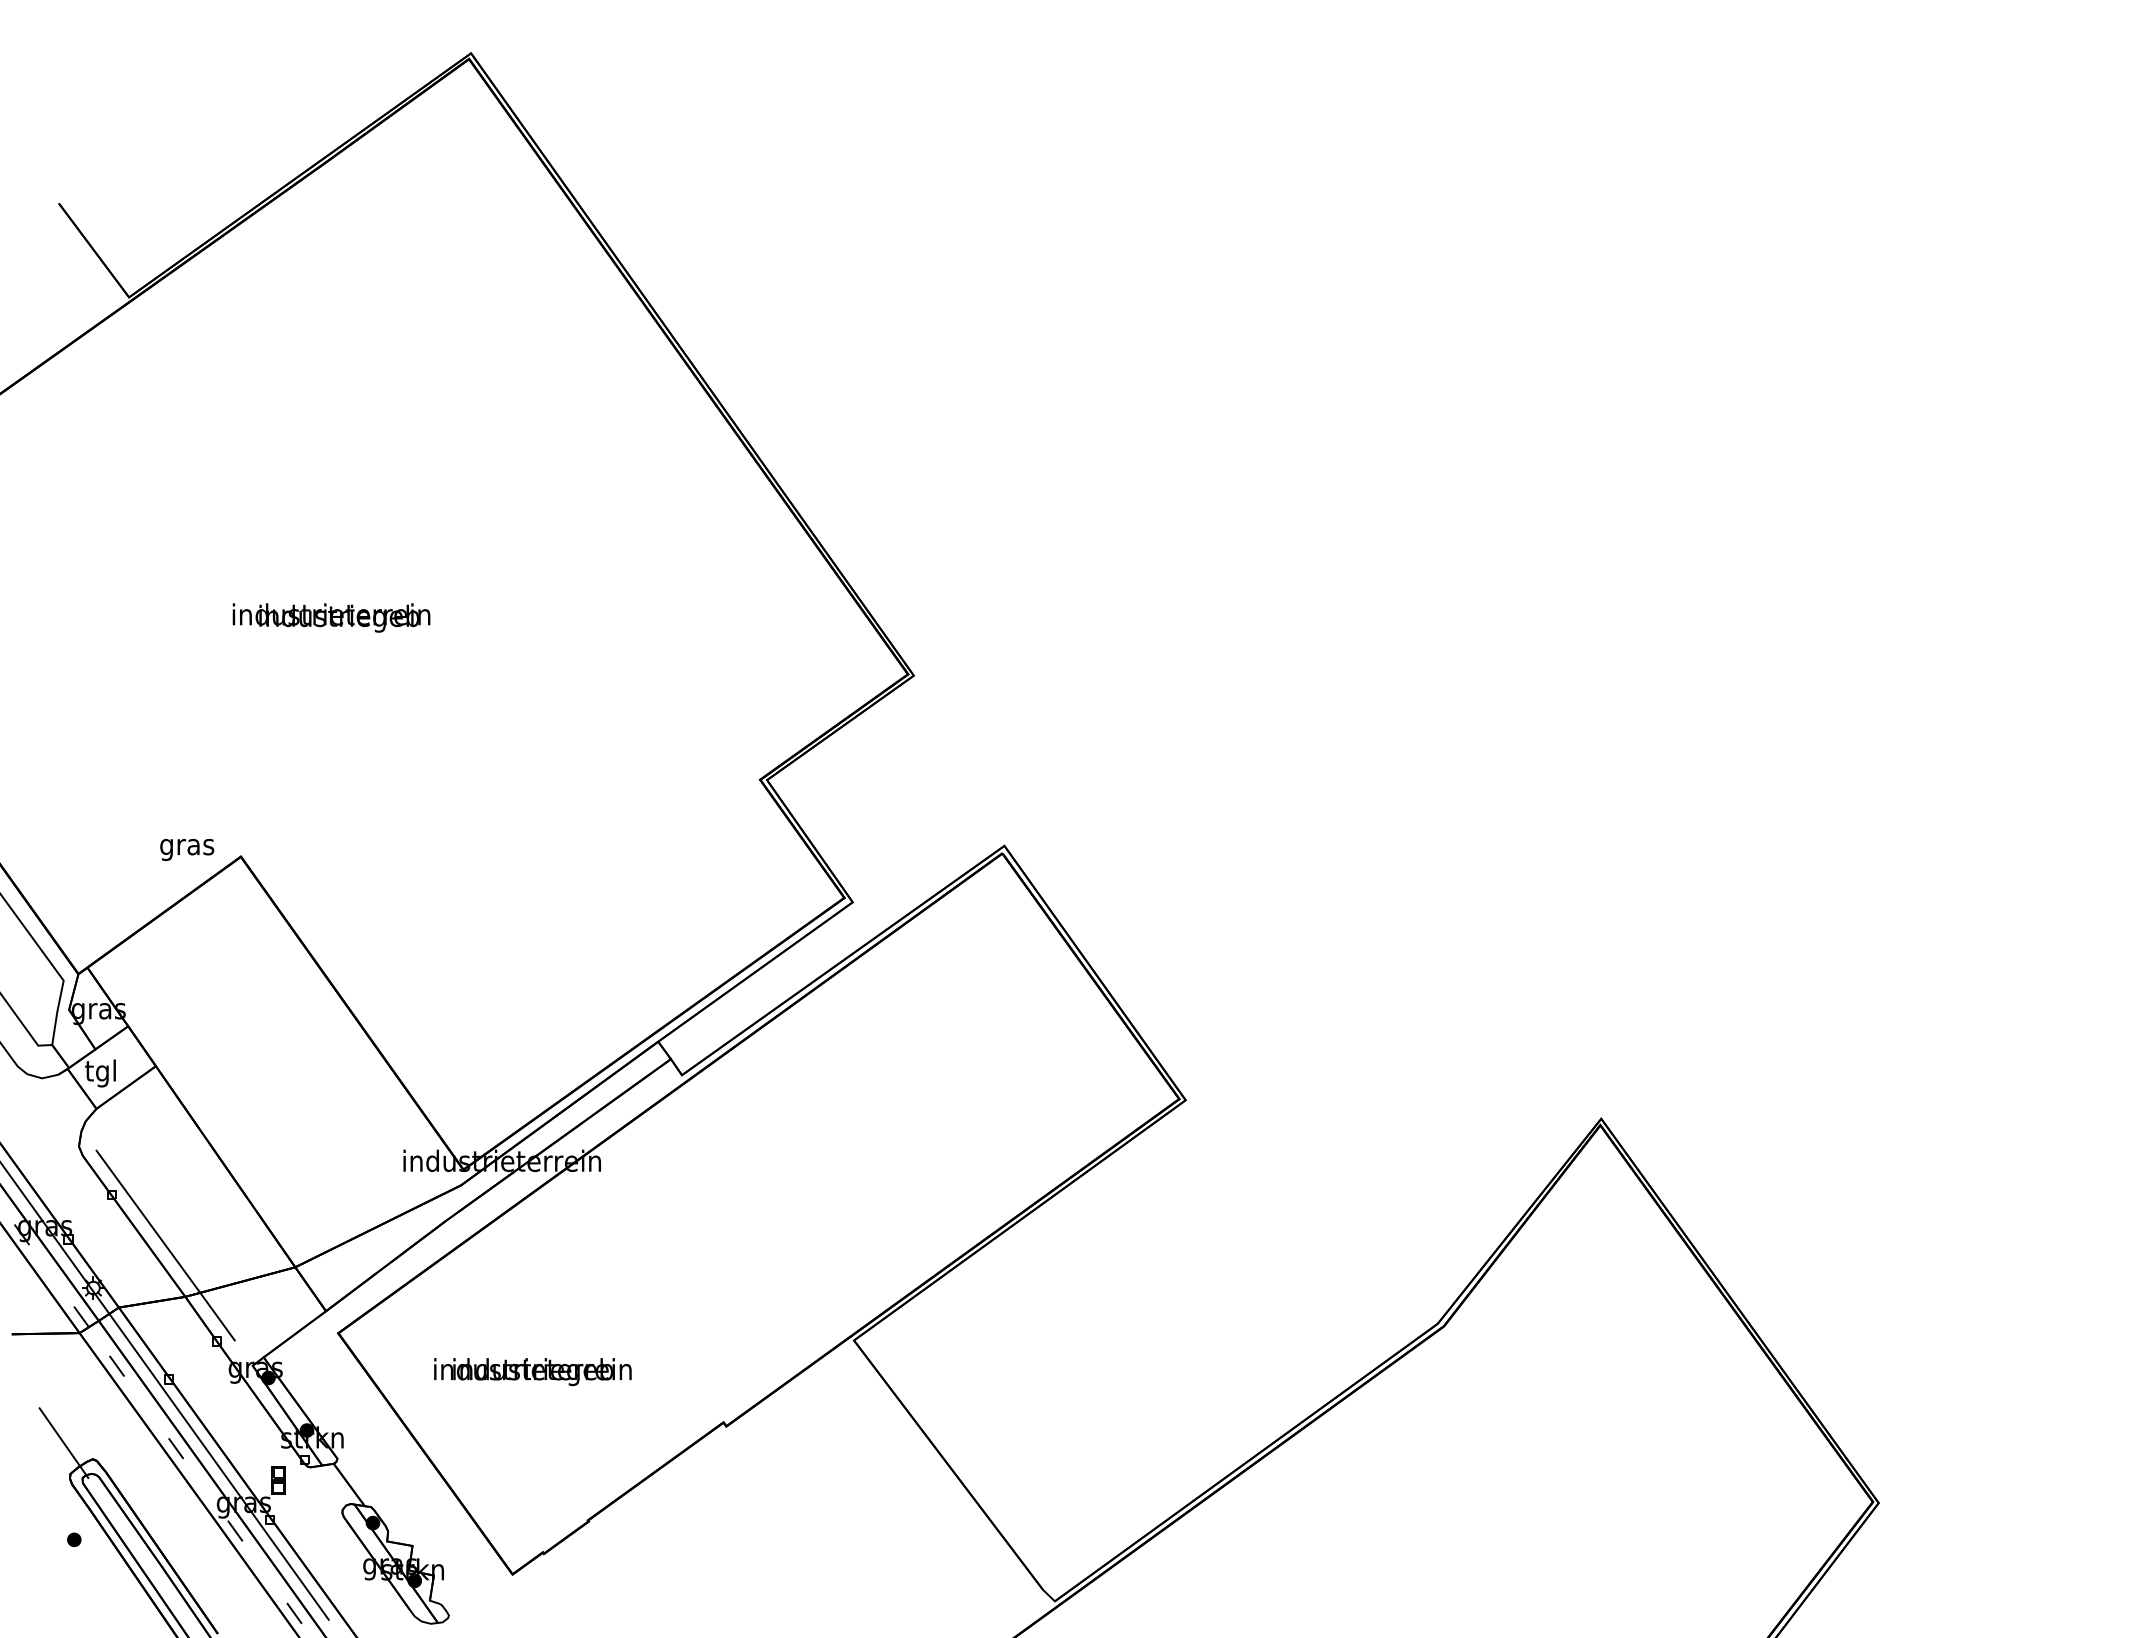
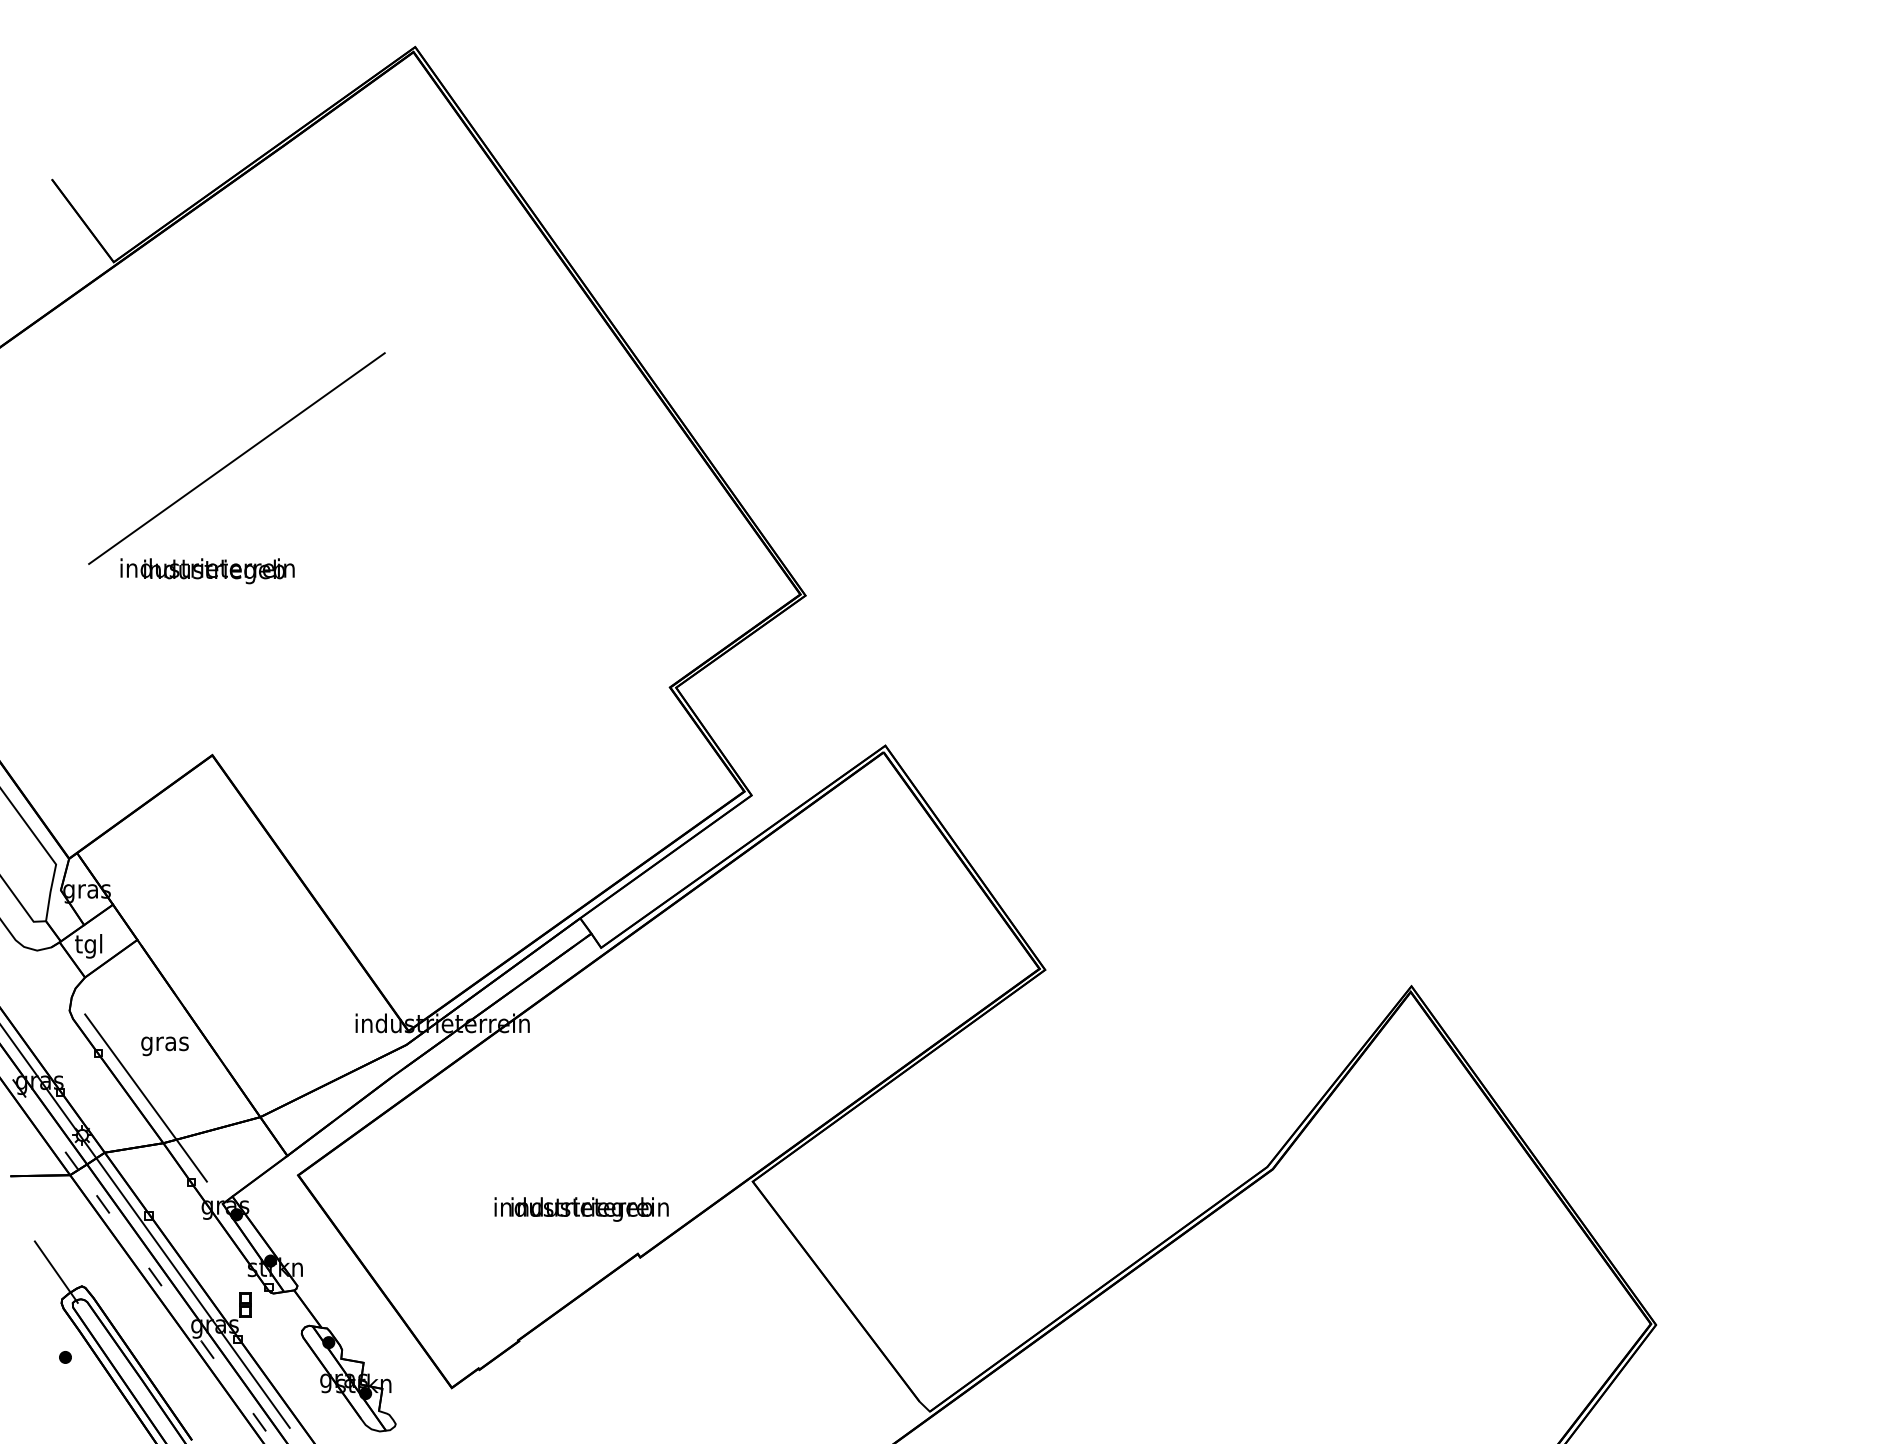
line: (268, 519) -> (236, 457), added
text: (331, 617) -> (207, 570), moved
text: (187, 849) -> (165, 1045), moved
text: (532, 1371) -> (581, 1209), moved

